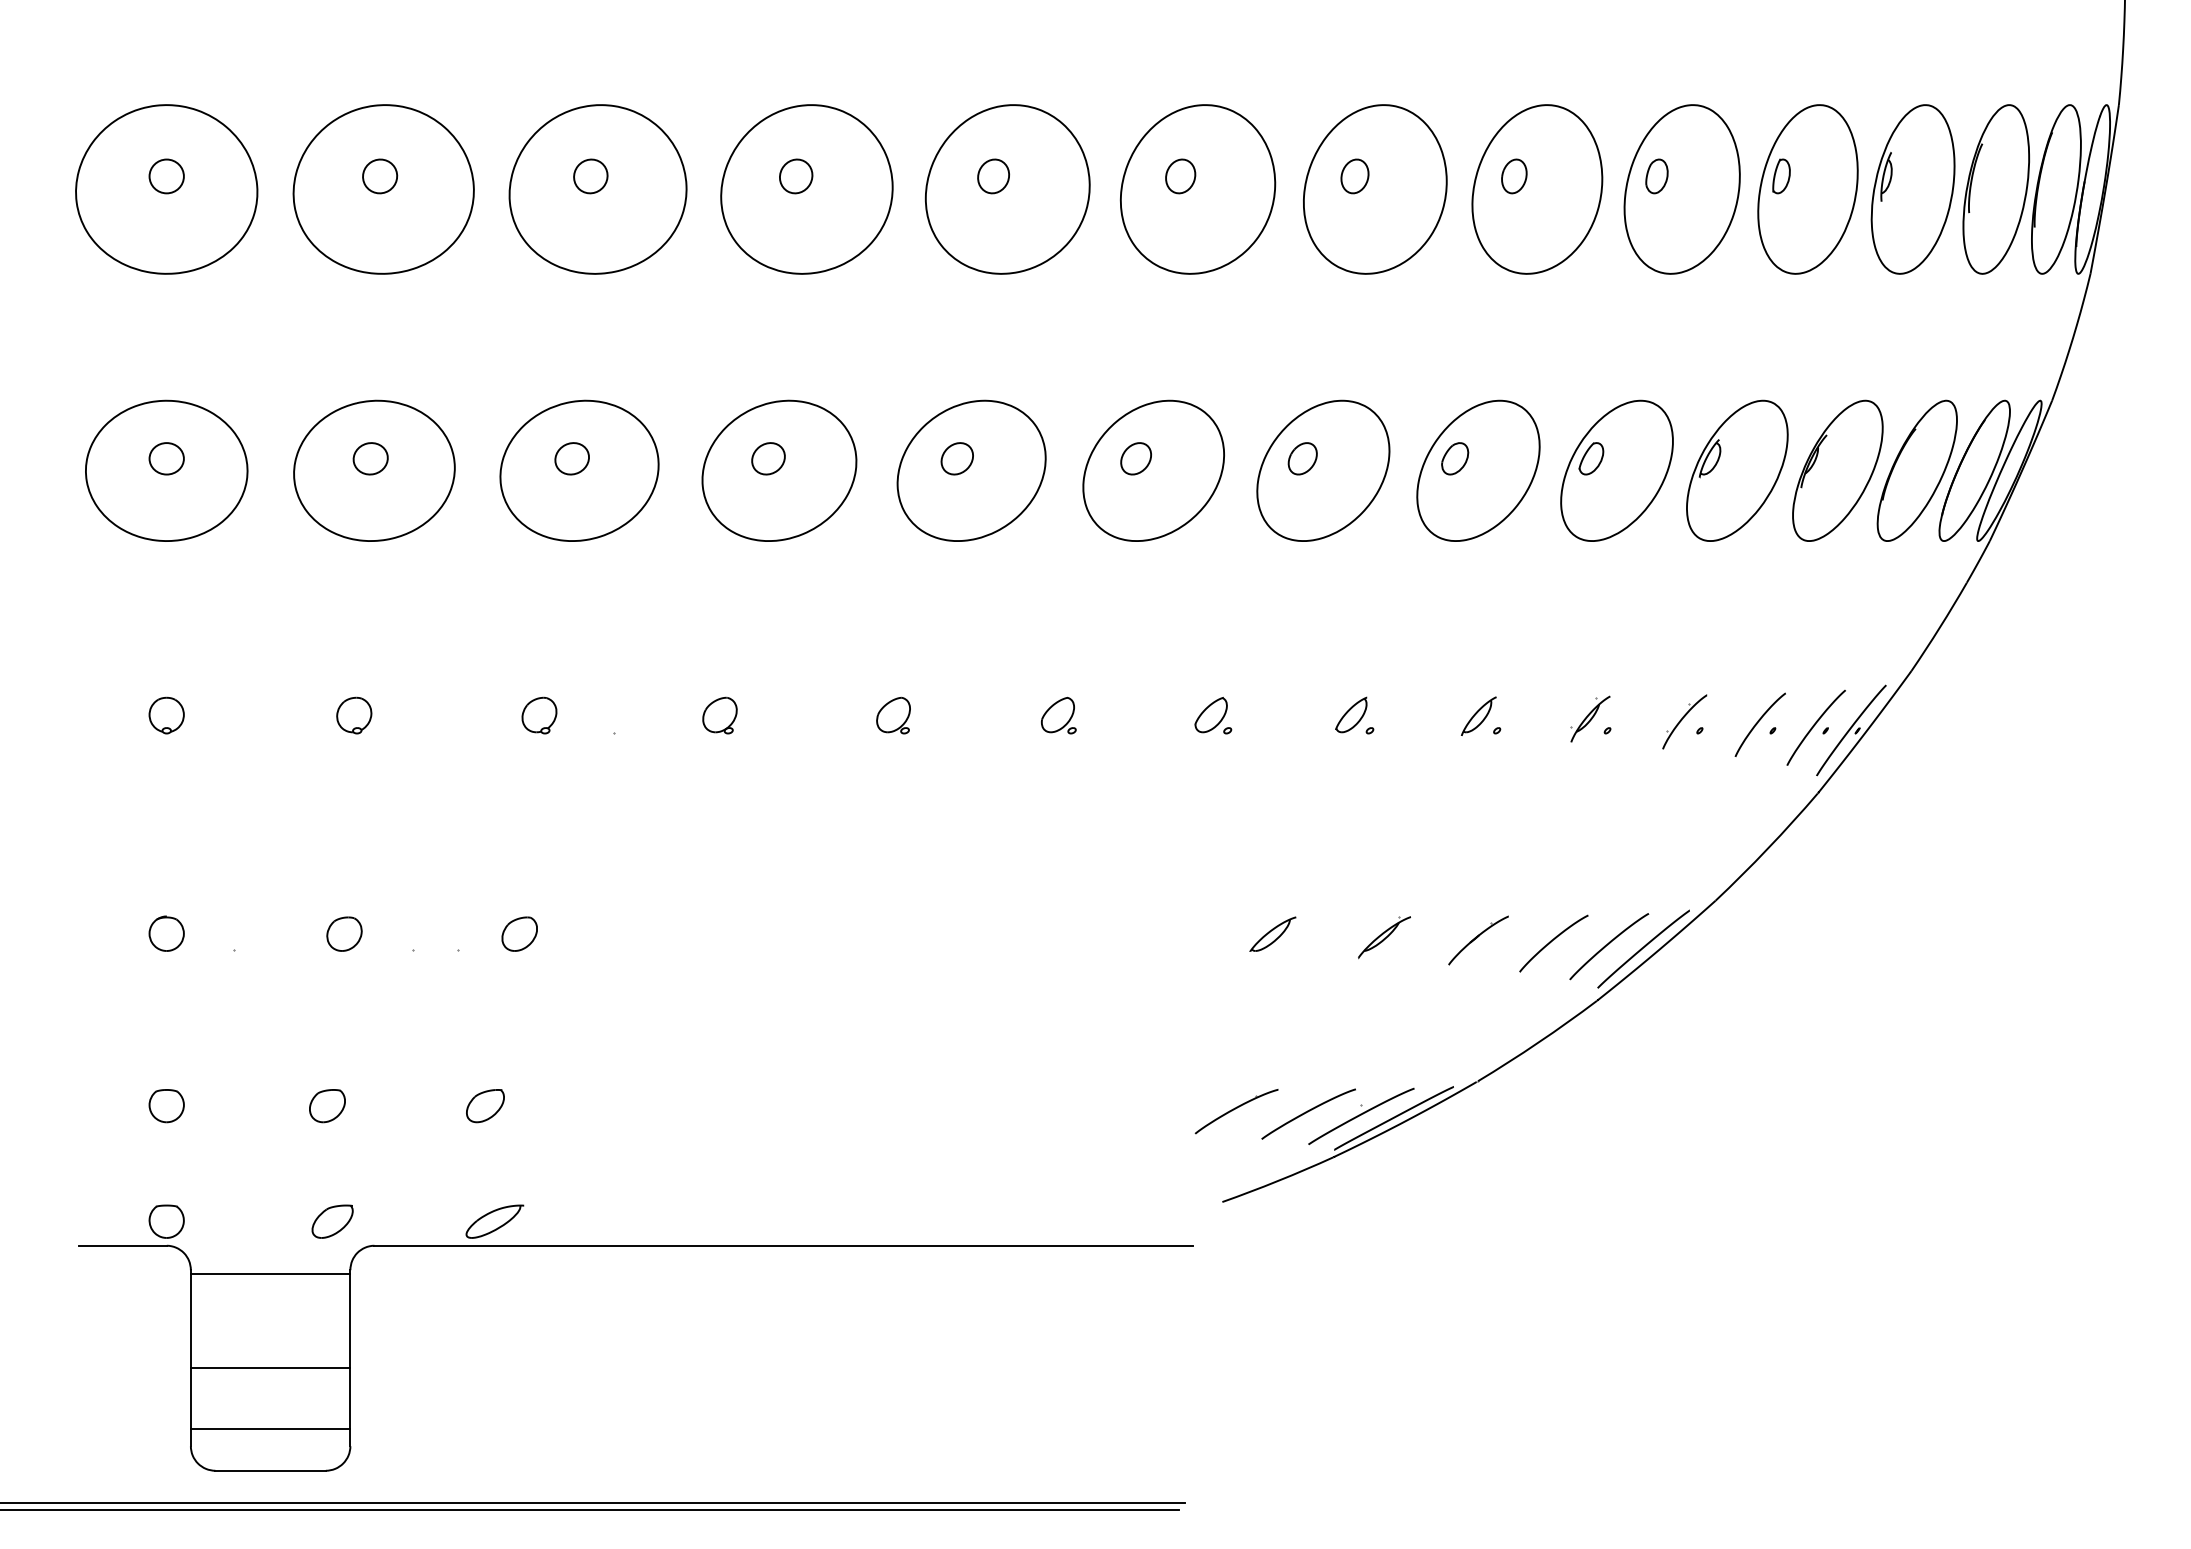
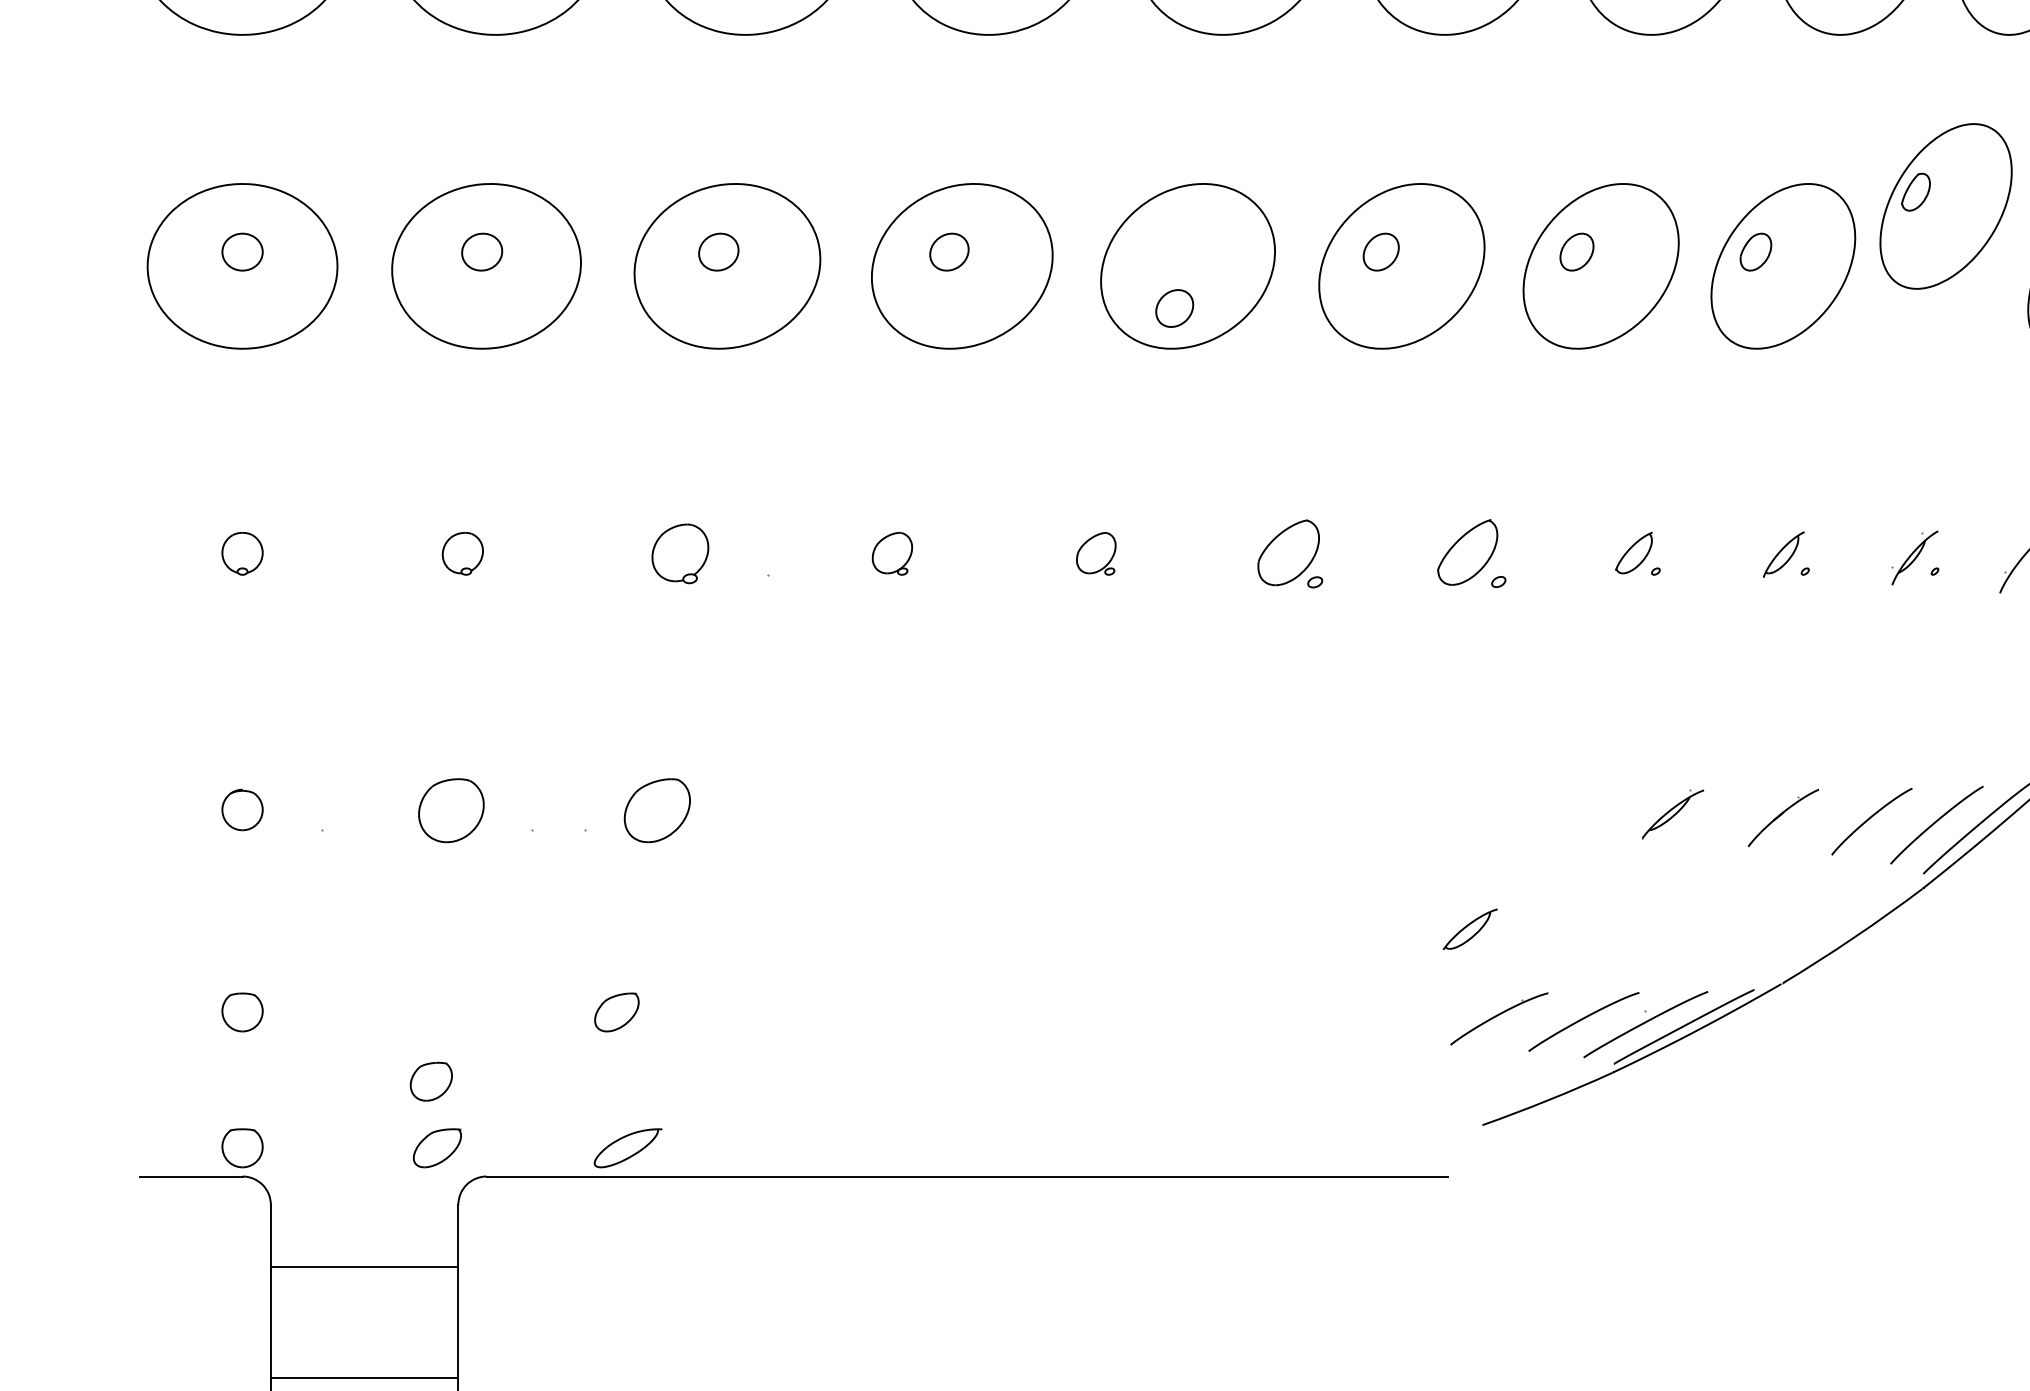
part: (956, 458) -> (1173, 308), moved
part: (1616, 470) -> (1945, 205), moved
part: (539, 715) -> (680, 553), size x1.4
part: (1058, 715) -> (1290, 553), size x1.6
part: (1213, 715) -> (1472, 553), size x1.6
part: (344, 933) -> (451, 809), size x1.6
part: (519, 933) -> (656, 809), size x1.6
part: (1272, 933) -> (1469, 928), moved
part: (327, 1106) -> (431, 1082), moved
line: (270, 1274) -> (364, 1266), moved
line: (270, 1367) -> (364, 1378), moved

